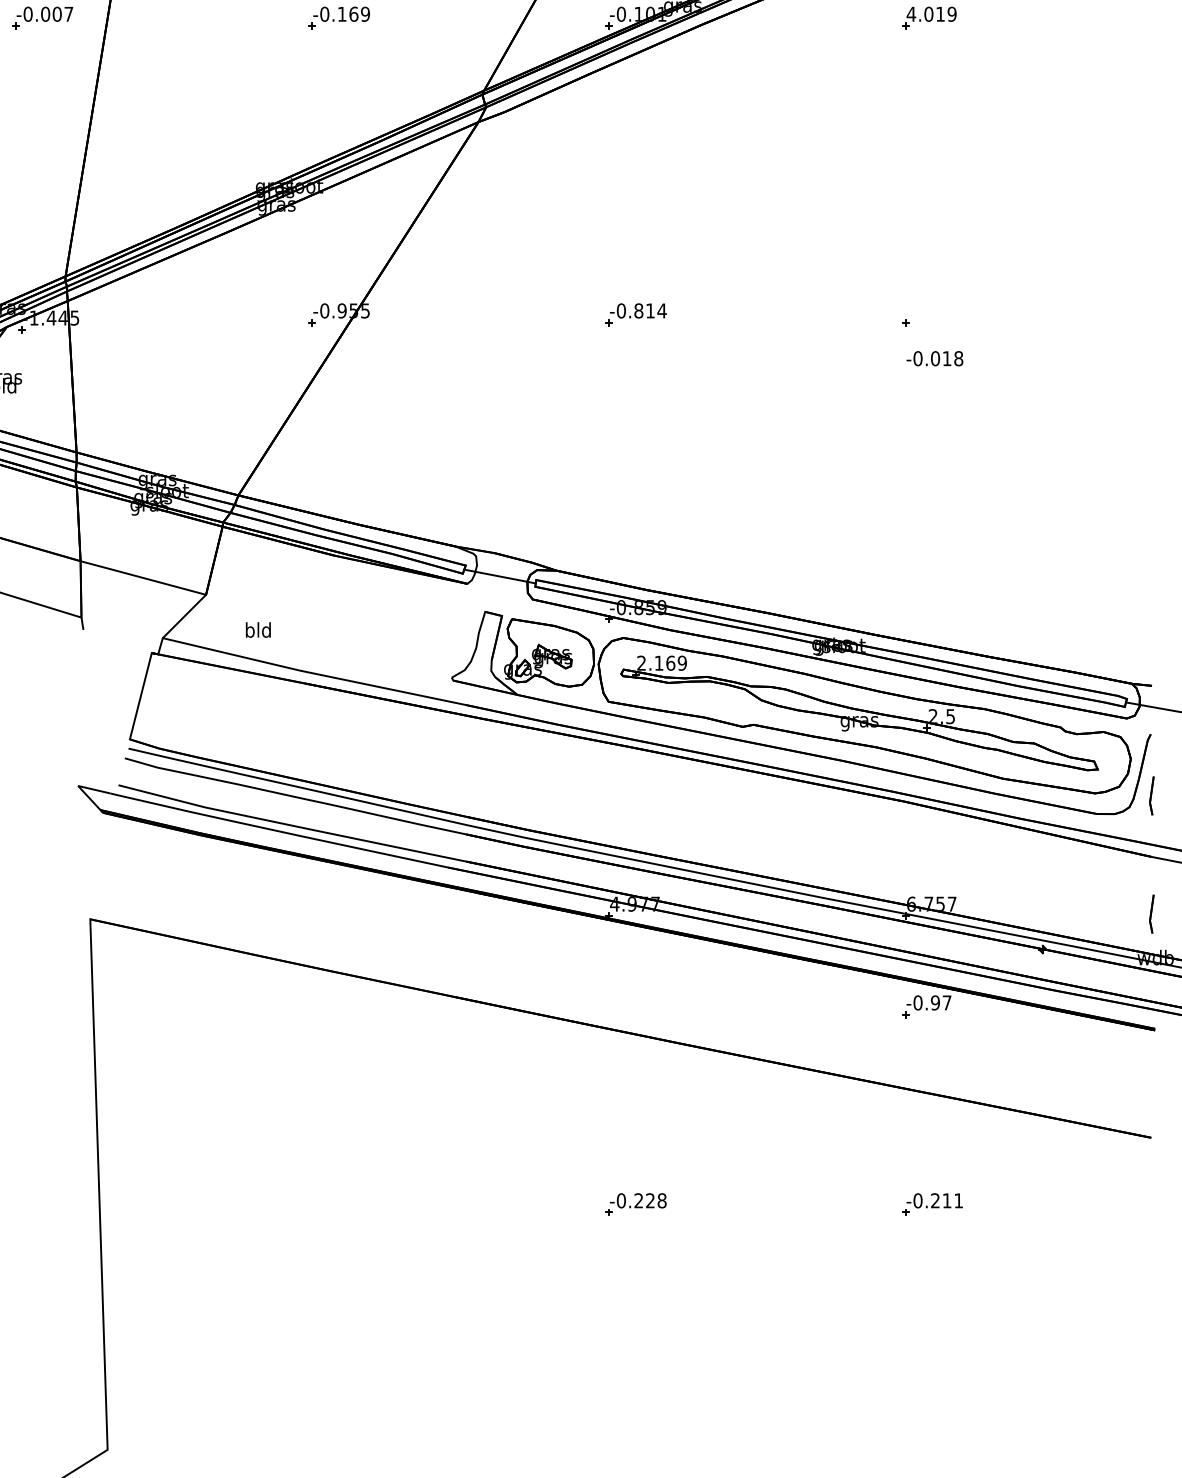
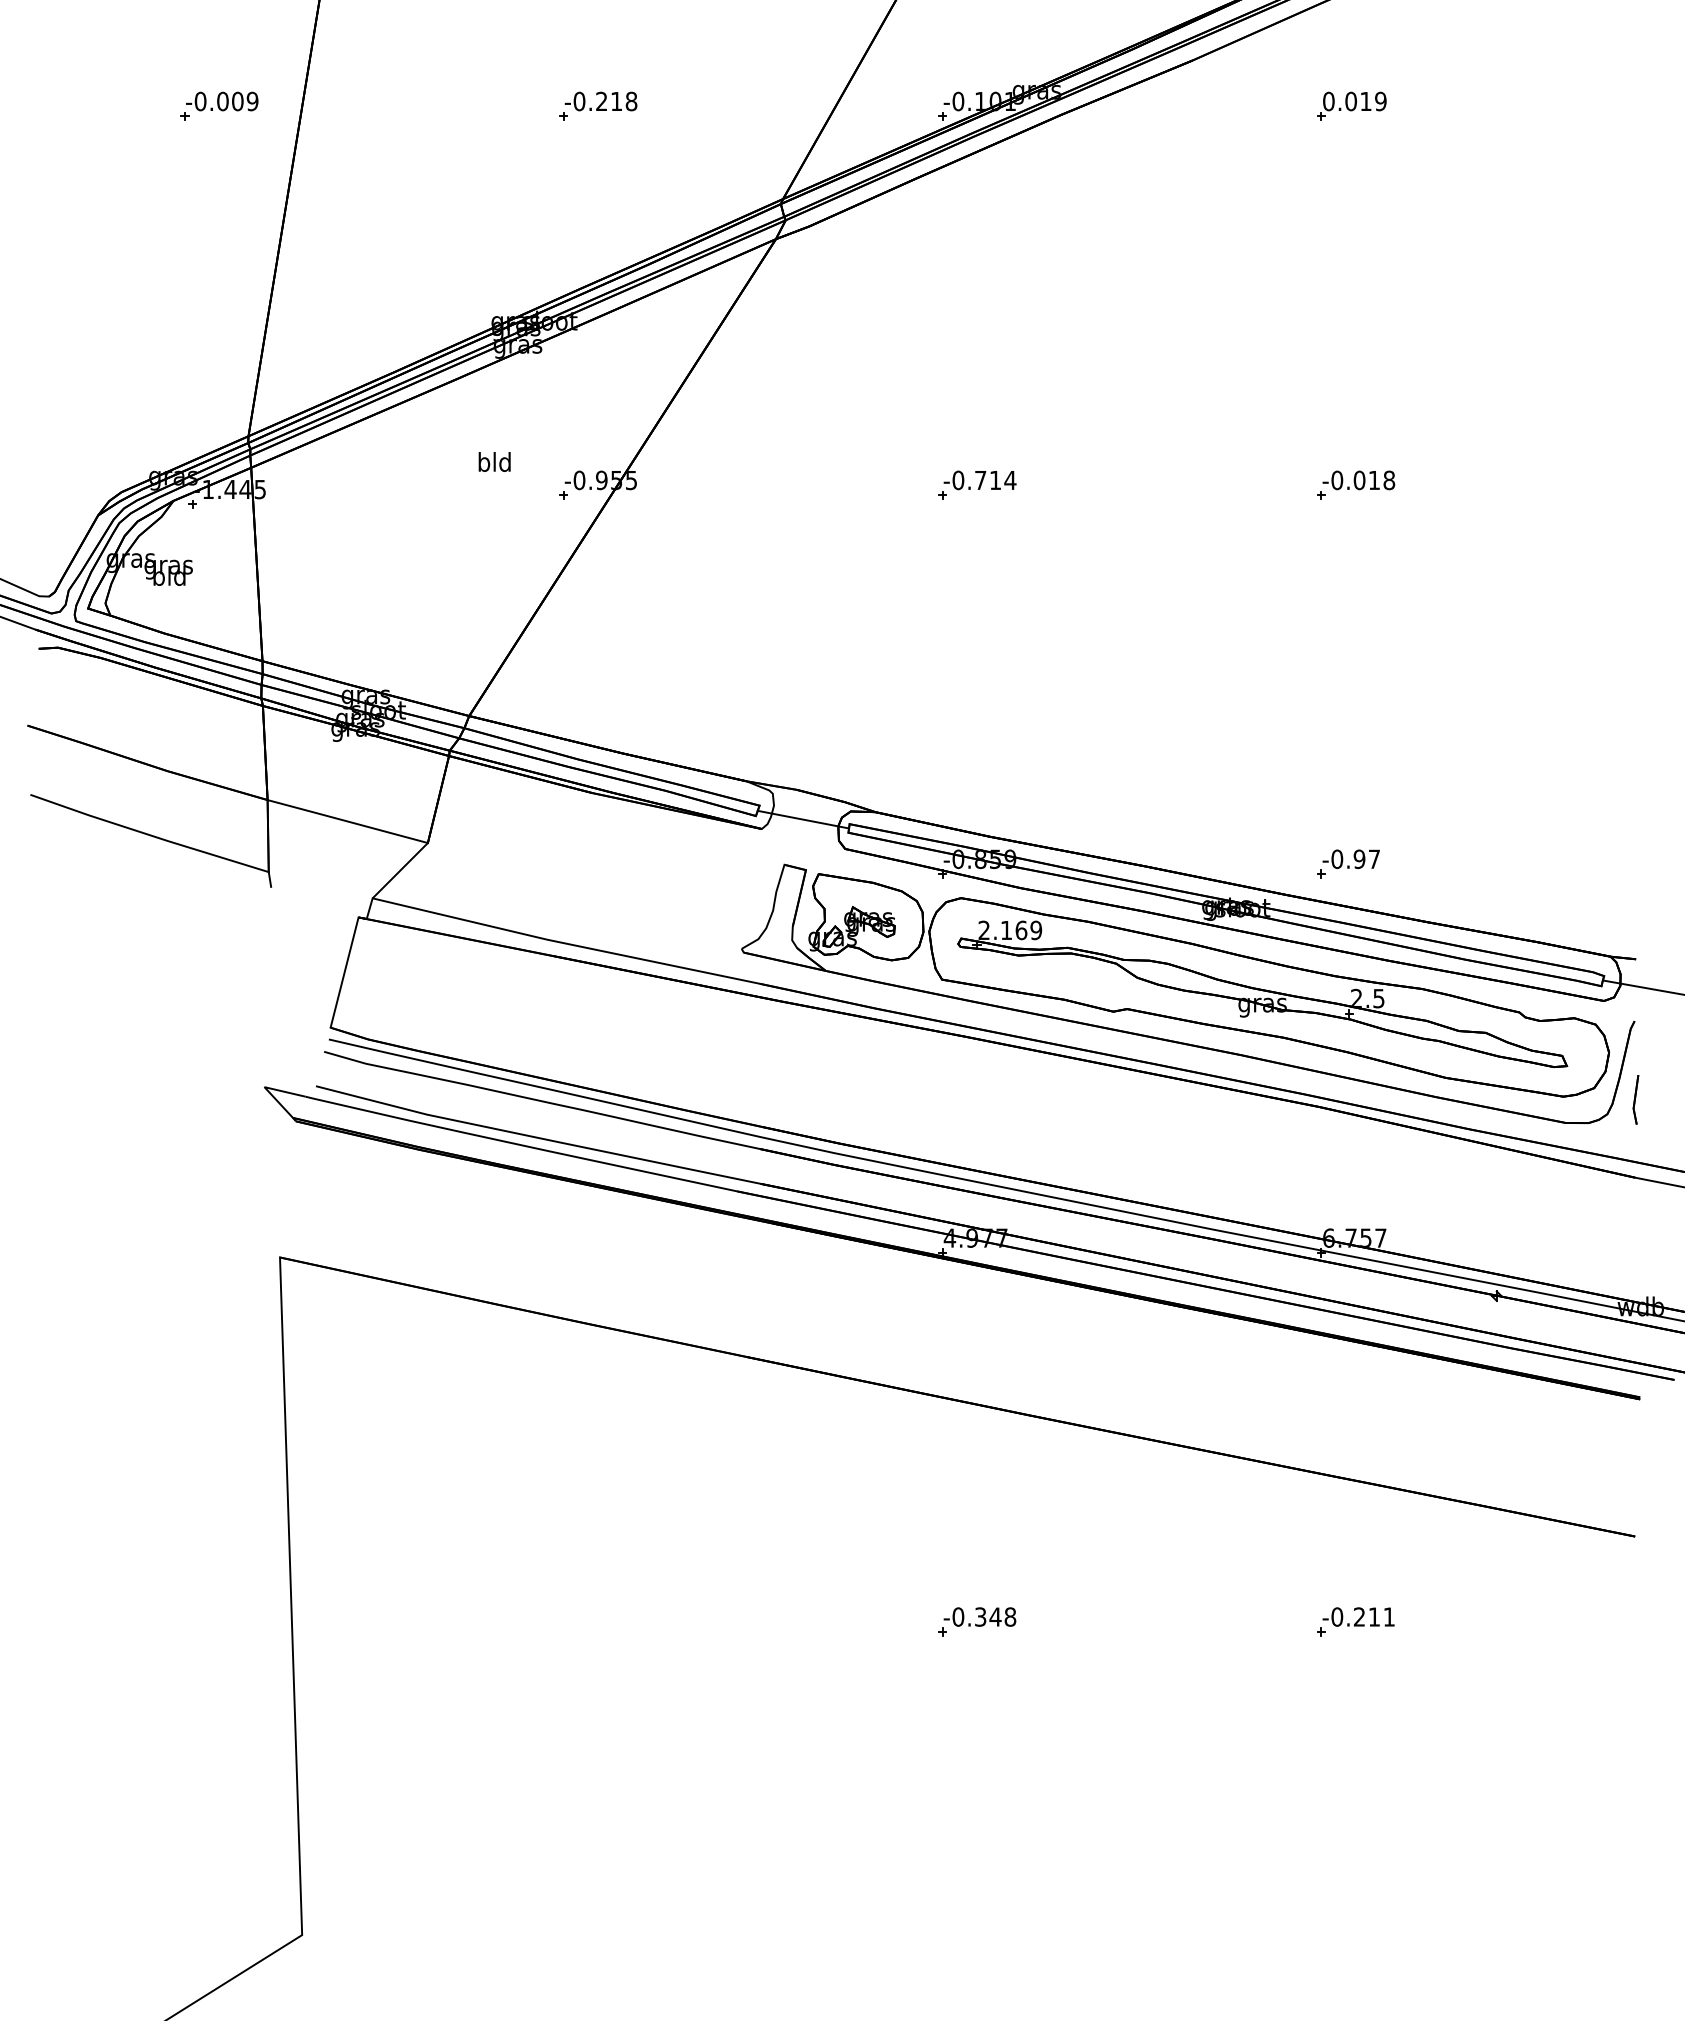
text: (68, 14) -> (252, 101), -0.007 -> -0.009
text: (353, 14) -> (616, 101), -0.169 -> -0.218
text: (911, 14) -> (1328, 101), 4.019 -> 0.019
text: (638, 311) -> (980, 480), -0.814 -> -0.714
text: (934, 358) -> (1358, 480), moved
text: (258, 629) -> (494, 461), moved
part: (1151, 913) -> (1635, 1250), removed
part: (926, 1006) -> (1348, 863), moved
text: (644, 1200) -> (988, 1616), -0.228 -> -0.348

